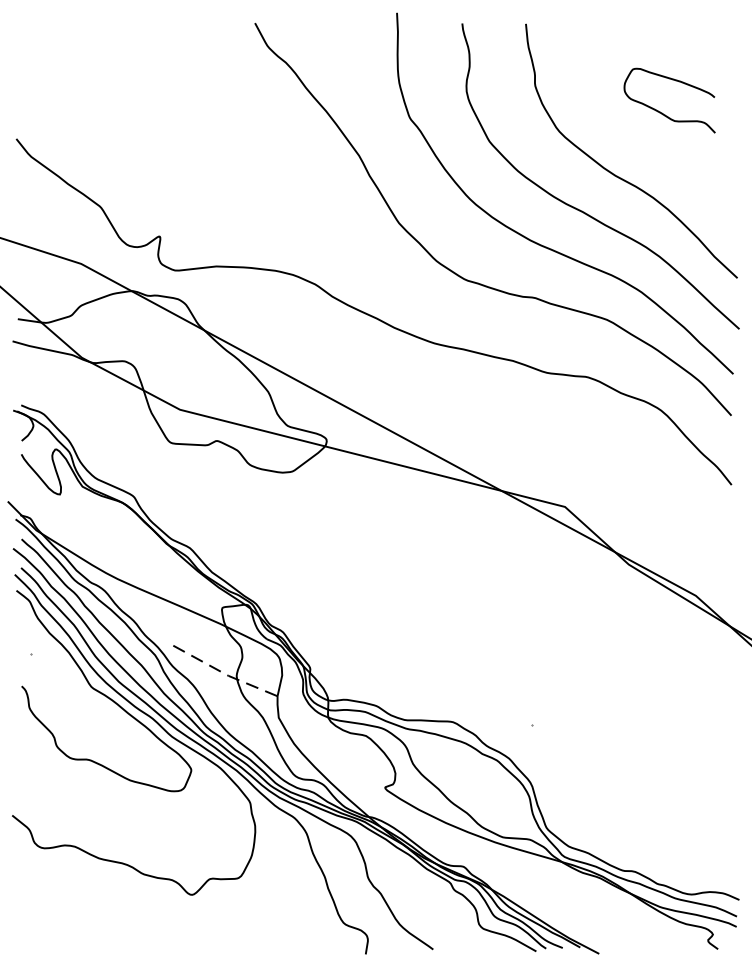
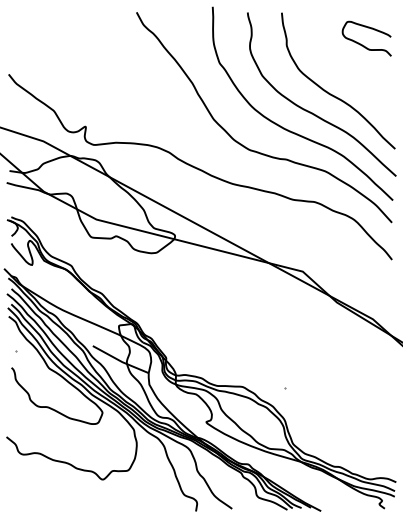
curve: (661, 111) -> (362, 44), moved
line: (224, 674) -> (120, 361), dashed -> solid

